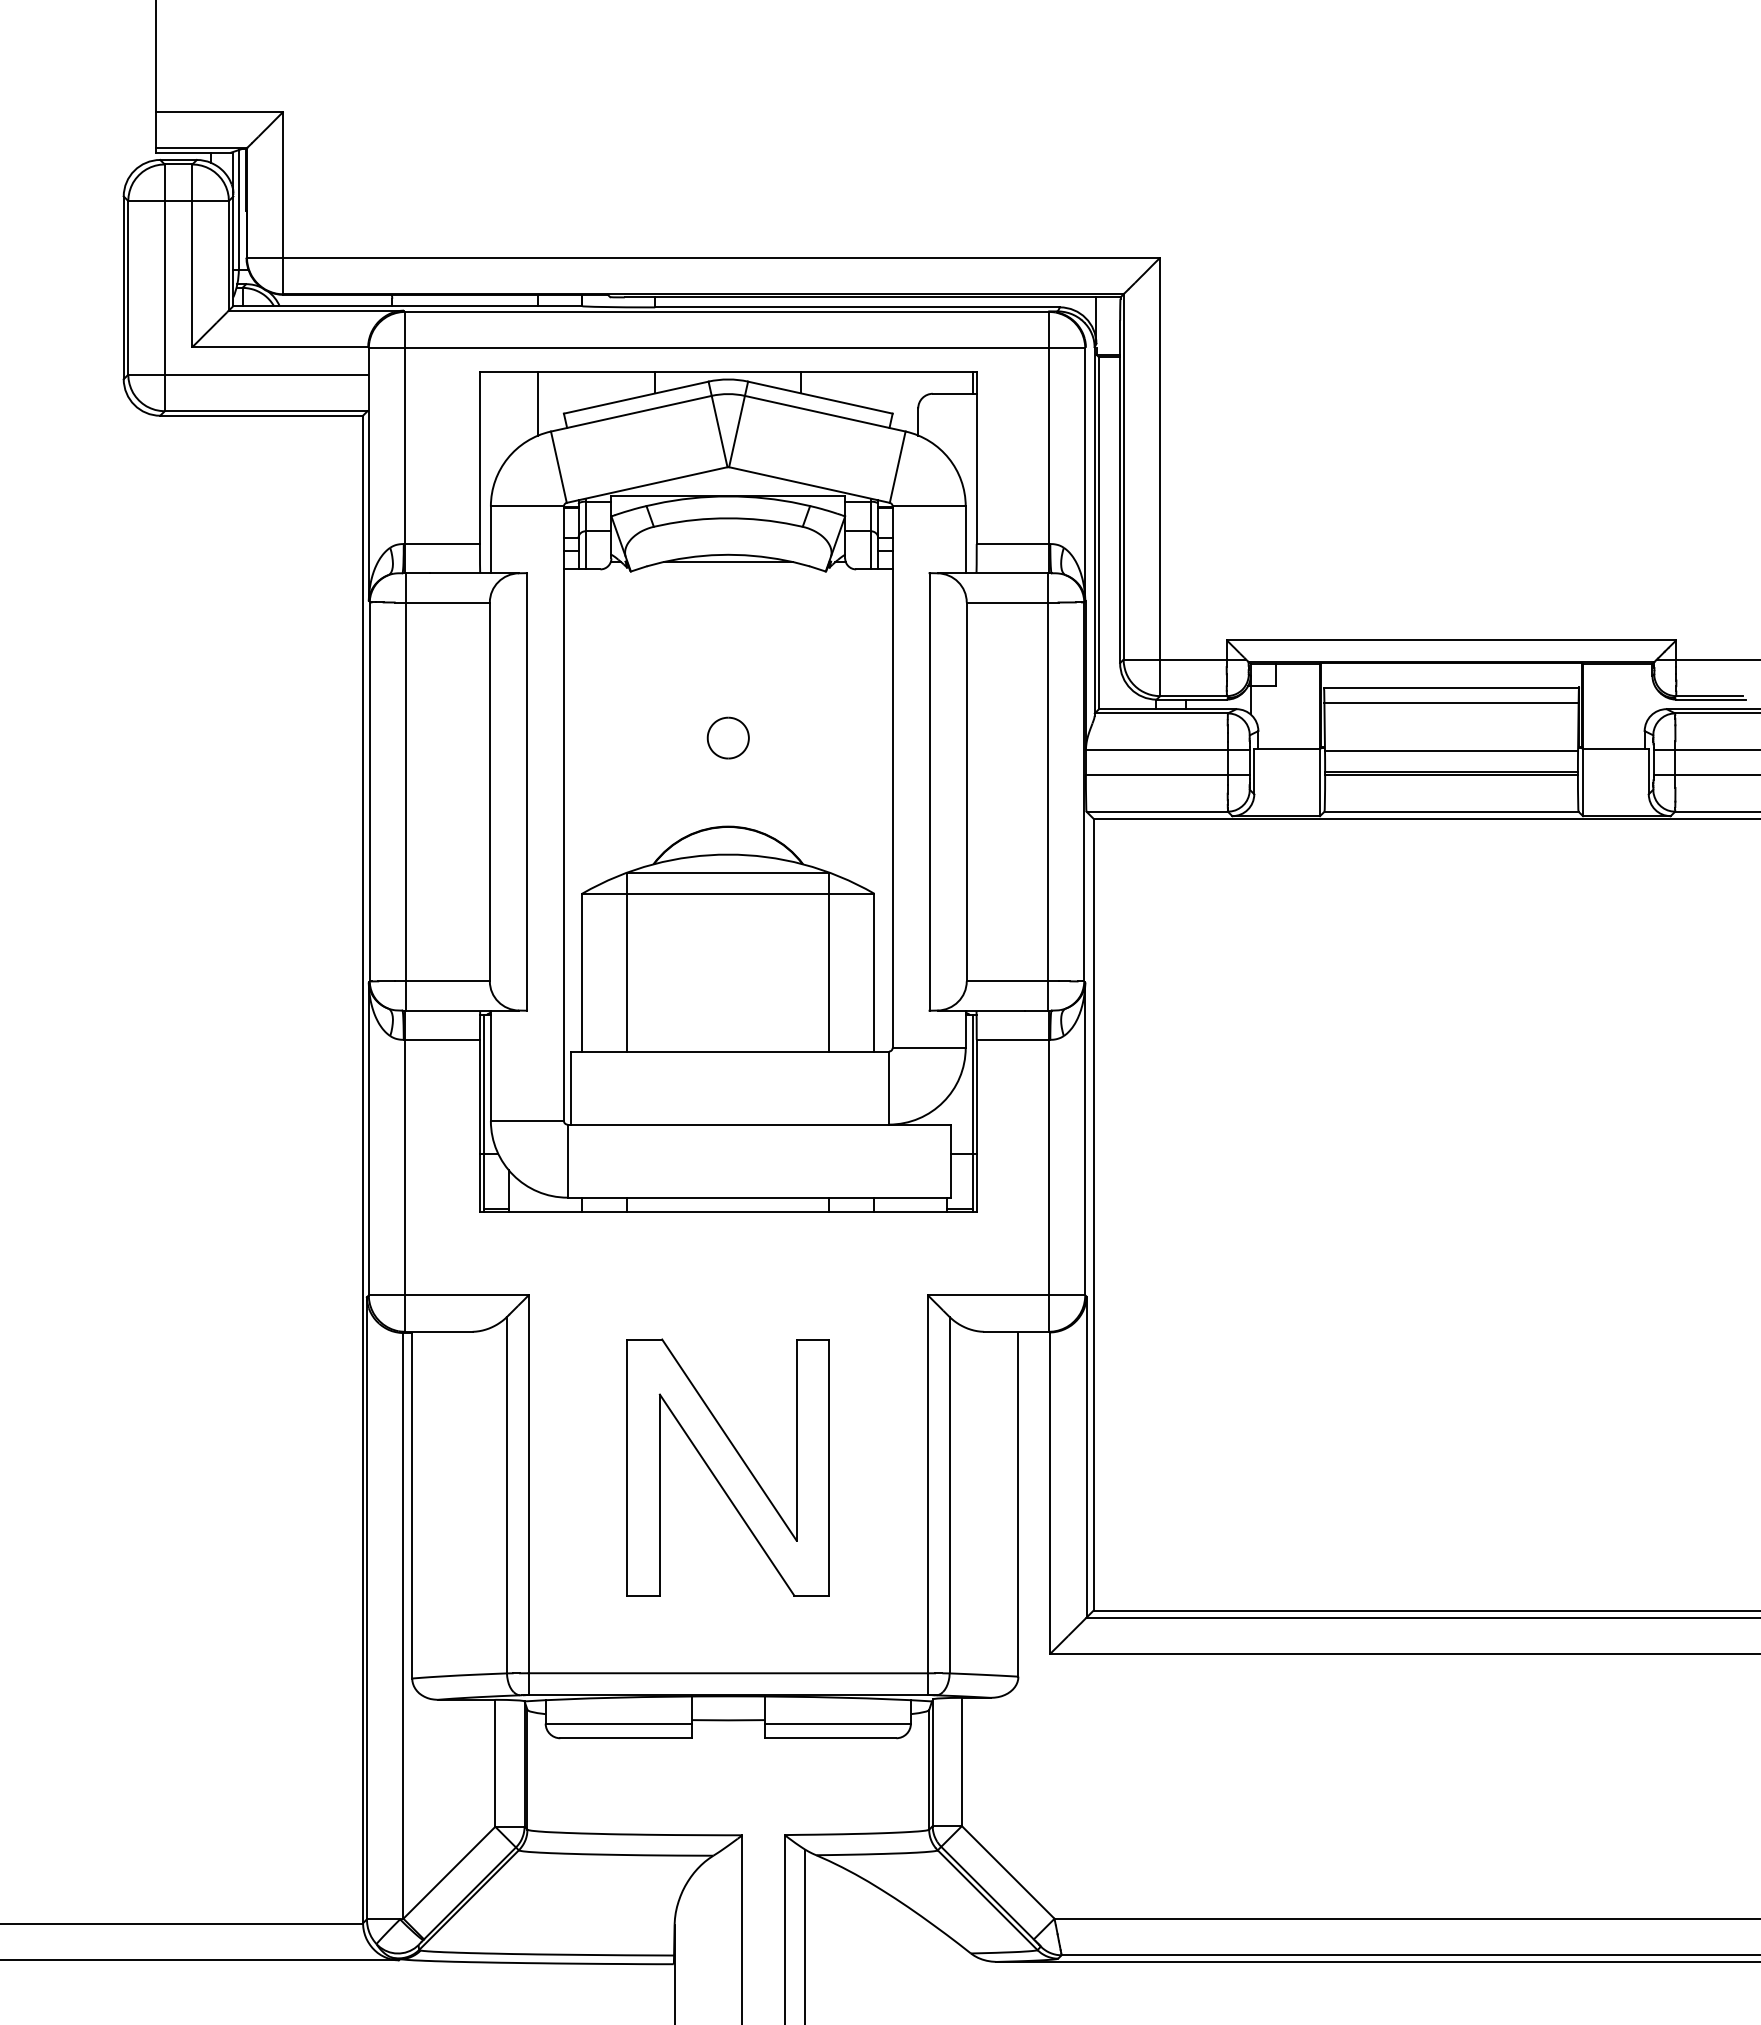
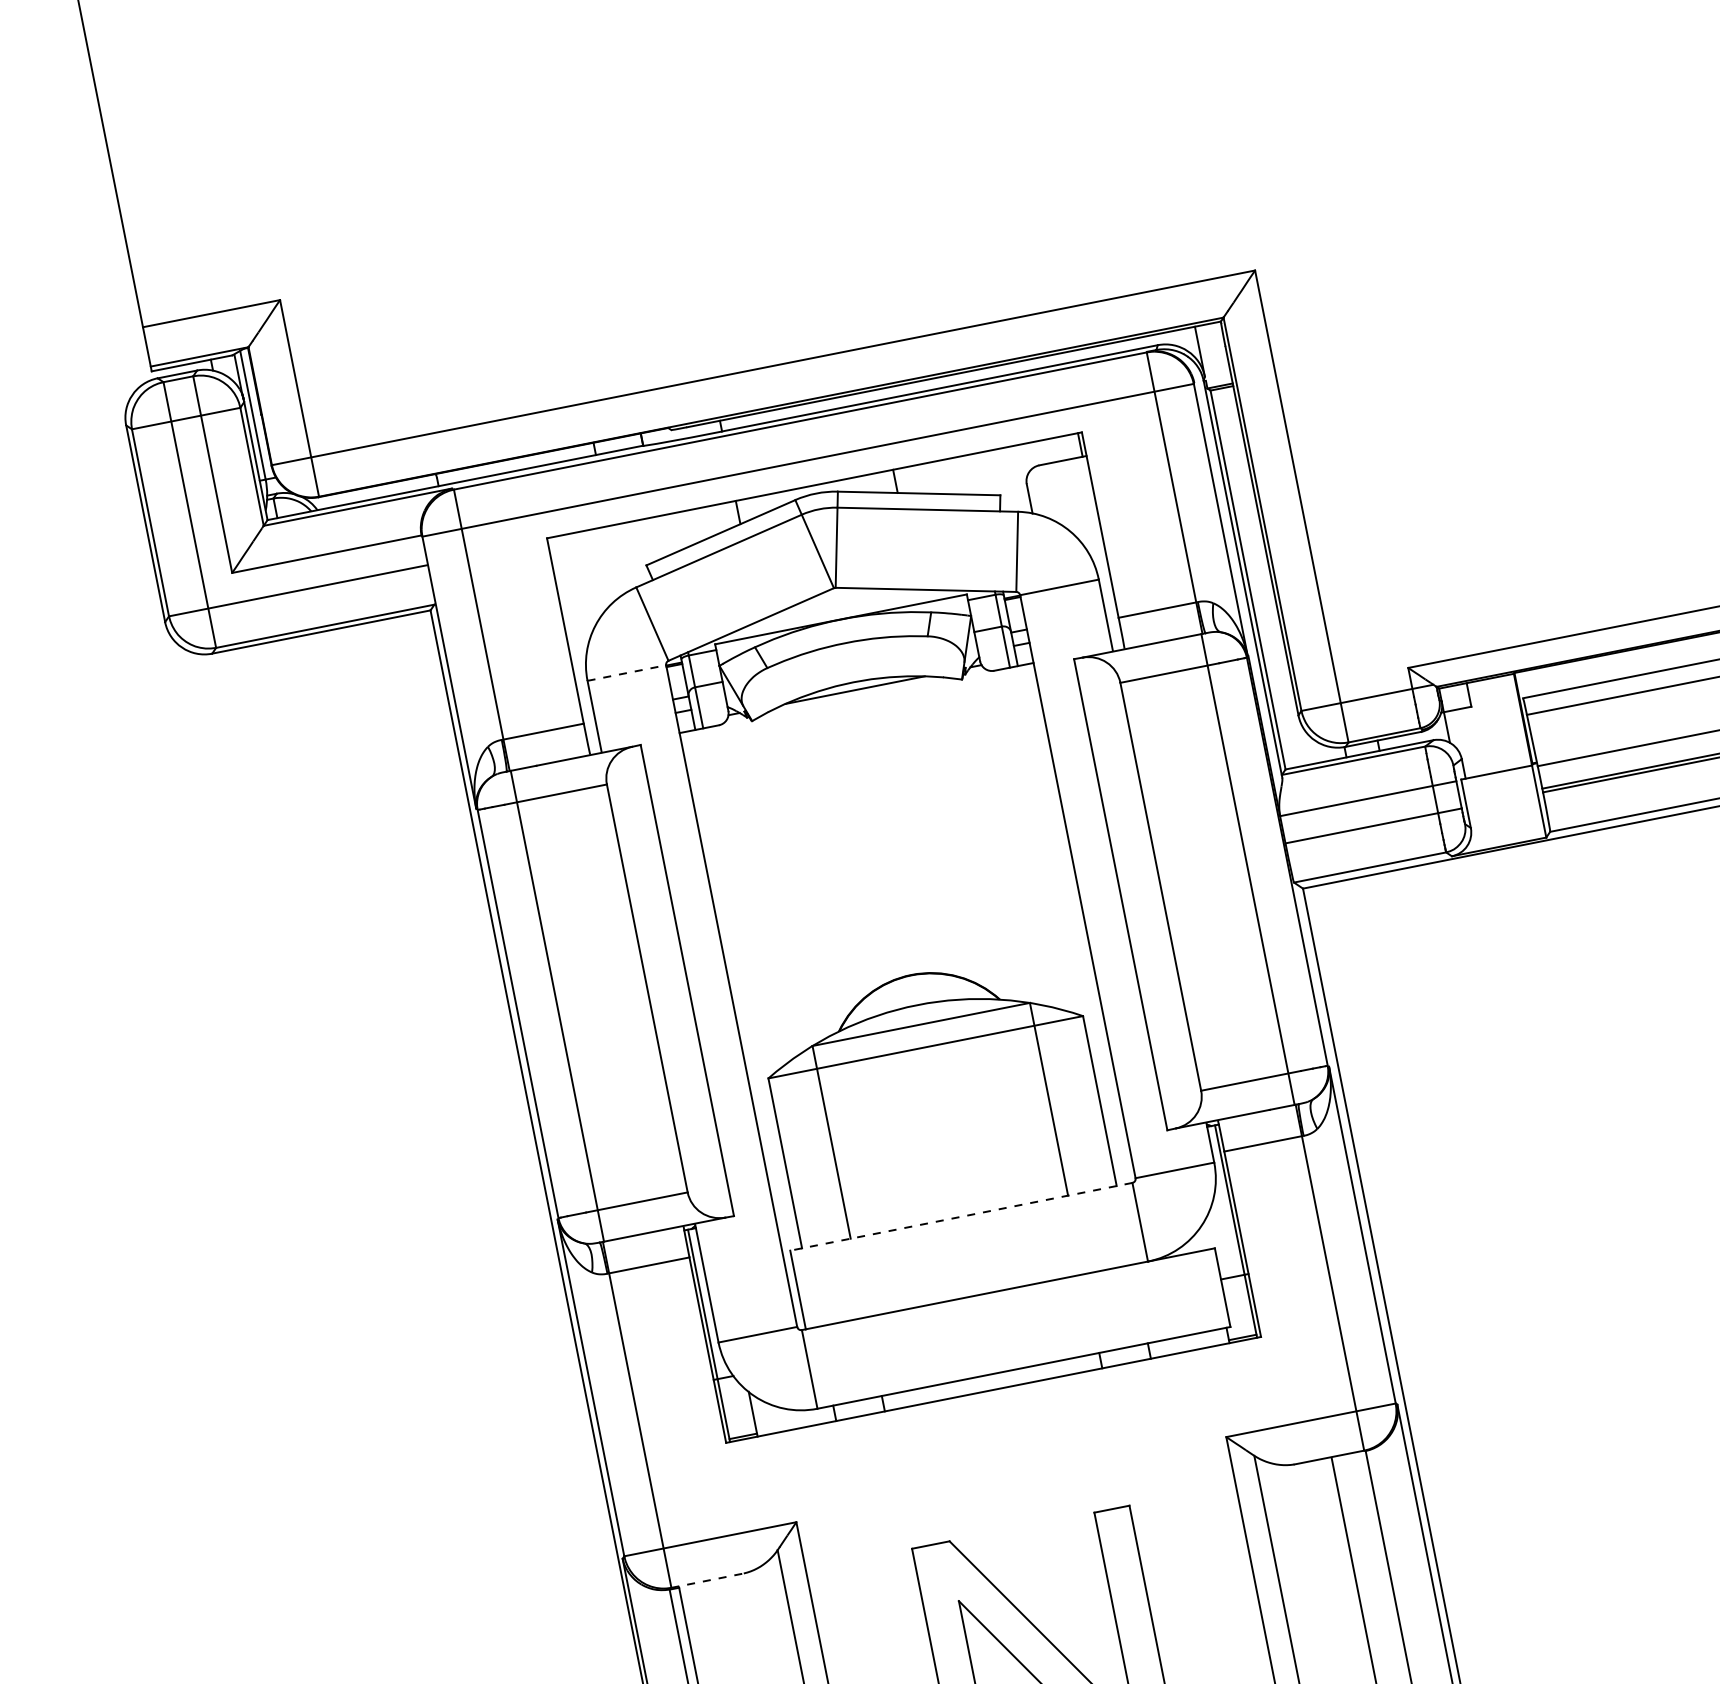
line: (538, 403) -> (616, 559), removed
line: (527, 506) -> (626, 673), solid -> dashed
part: (727, 737) -> (891, 879), removed
line: (730, 1051) -> (961, 1216), solid -> dashed
line: (438, 1331) -> (707, 1580), solid -> dashed

